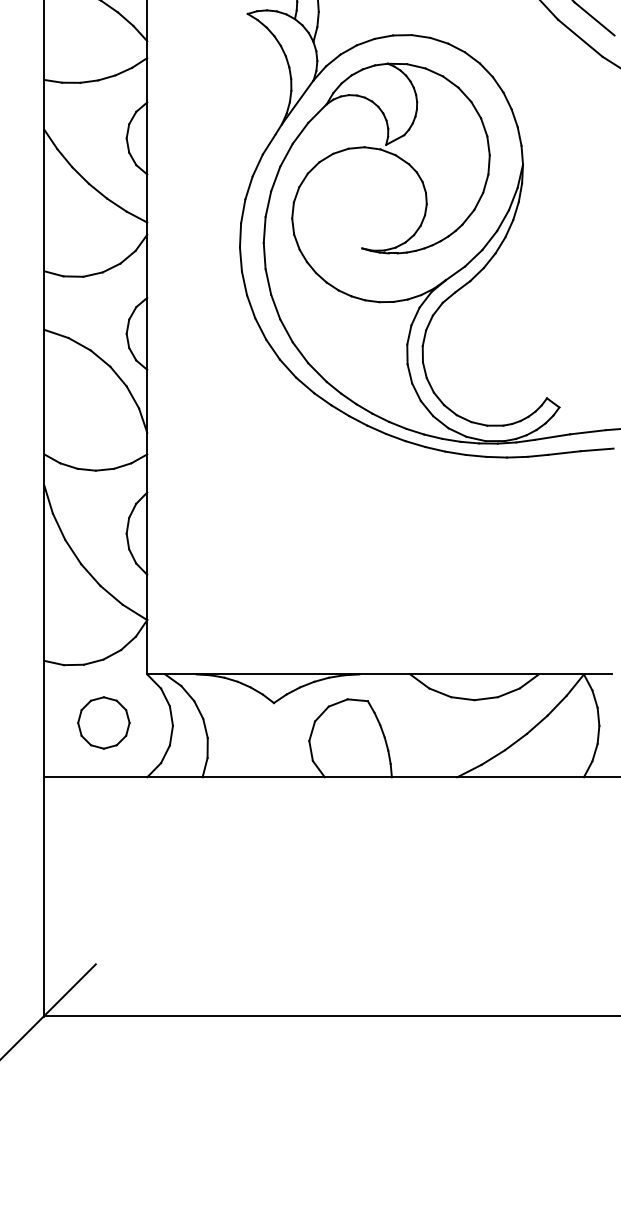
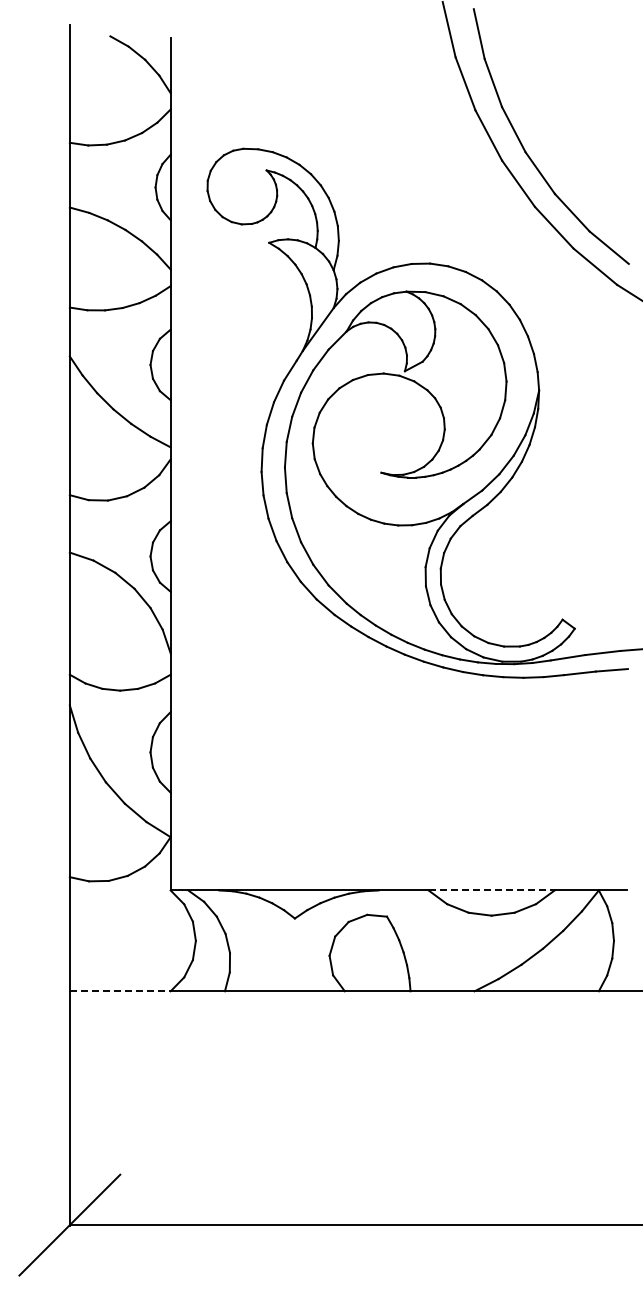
line: (475, 674) -> (492, 890), solid -> dashed
part: (104, 722) -> (128, 937), removed
line: (96, 777) -> (120, 991), solid -> dashed

